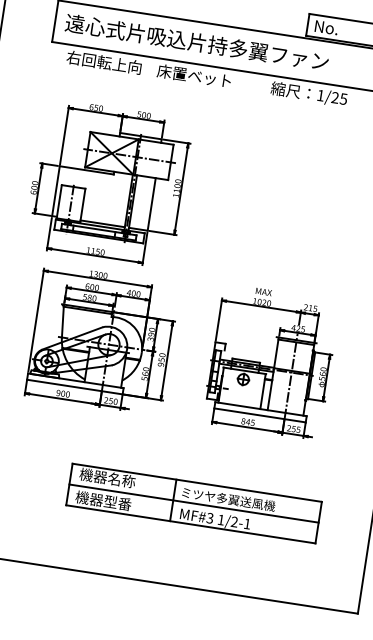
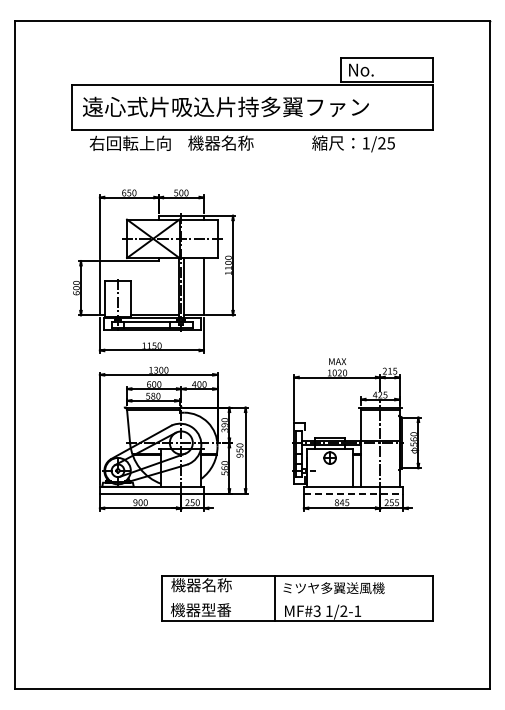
text: (194, 75) -> (228, 142), 床置ベット -> 機器名称
line: (259, 415) -> (353, 493), solid -> dashed
line: (193, 503) -> (297, 598), removed

